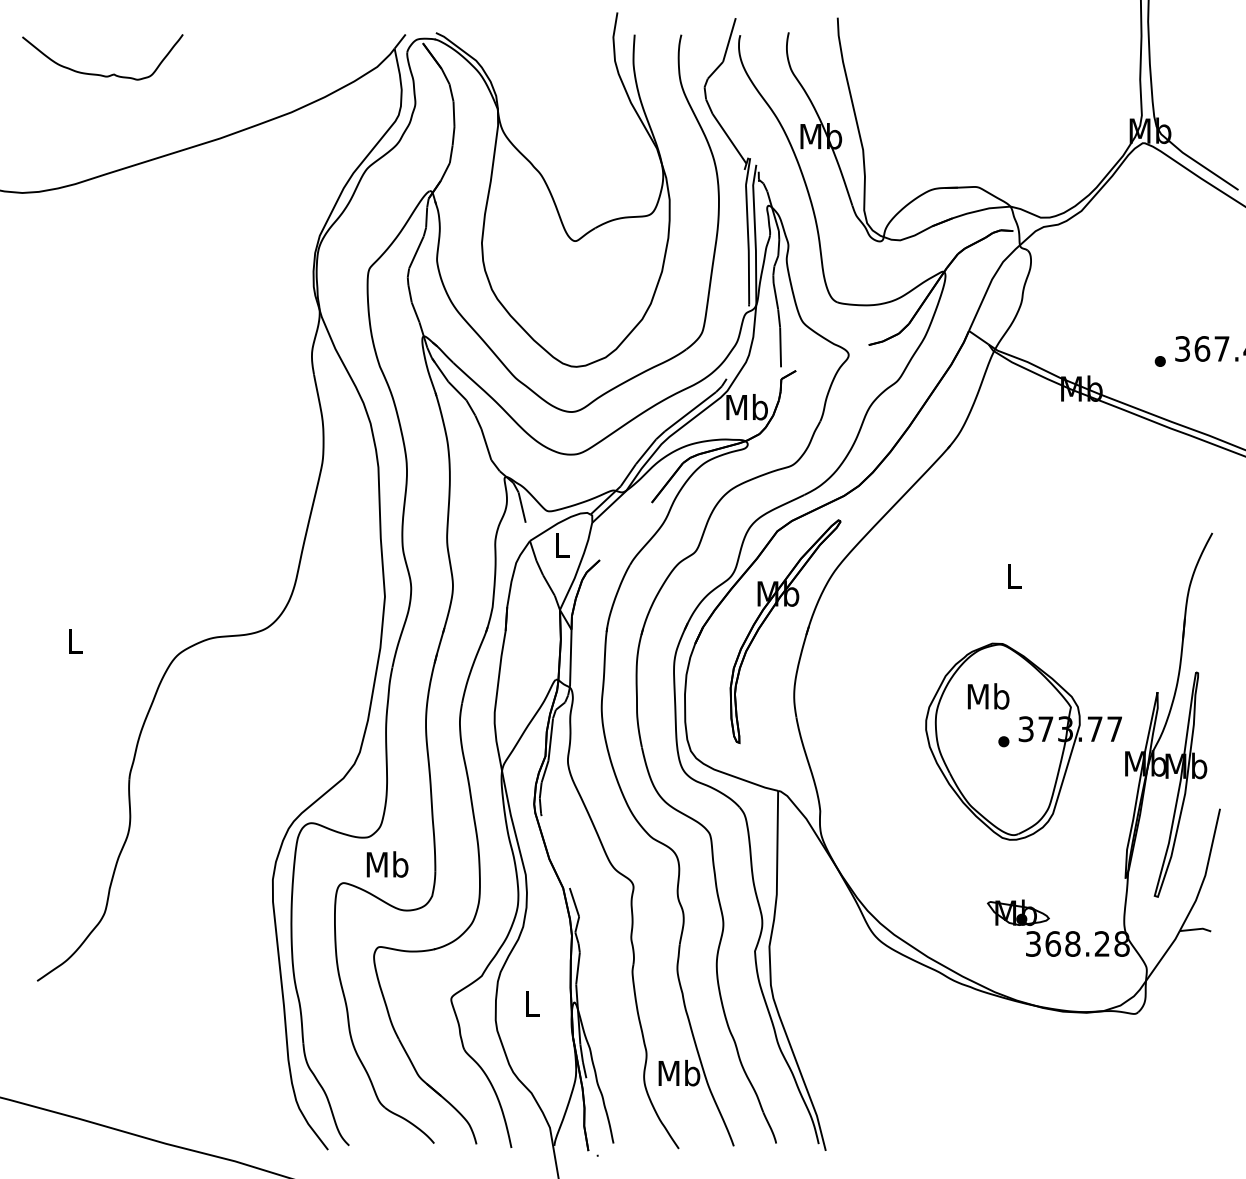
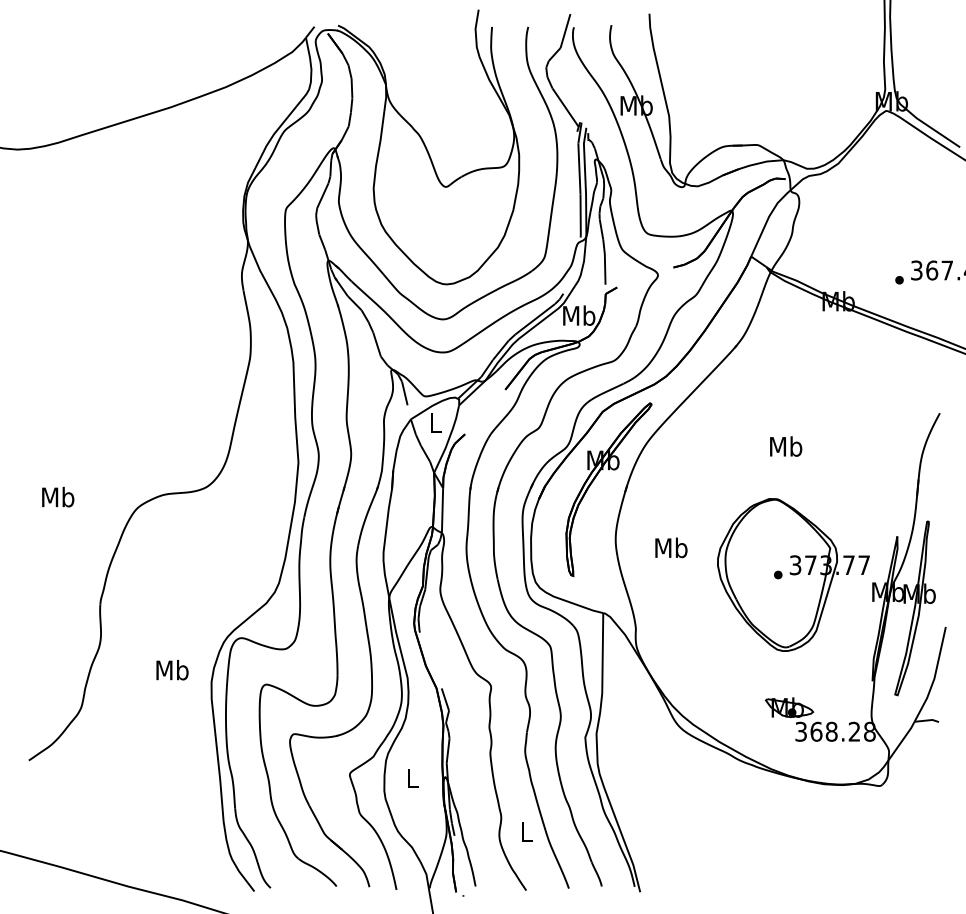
curve: (102, 74) -> (79, 57), removed
text: (1014, 575) -> (786, 446), L -> Mb
text: (75, 640) -> (58, 496), L -> Mb
text: (988, 695) -> (671, 547), moved
text: (387, 864) -> (172, 670), moved
text: (679, 1072) -> (526, 831), Mb -> L

